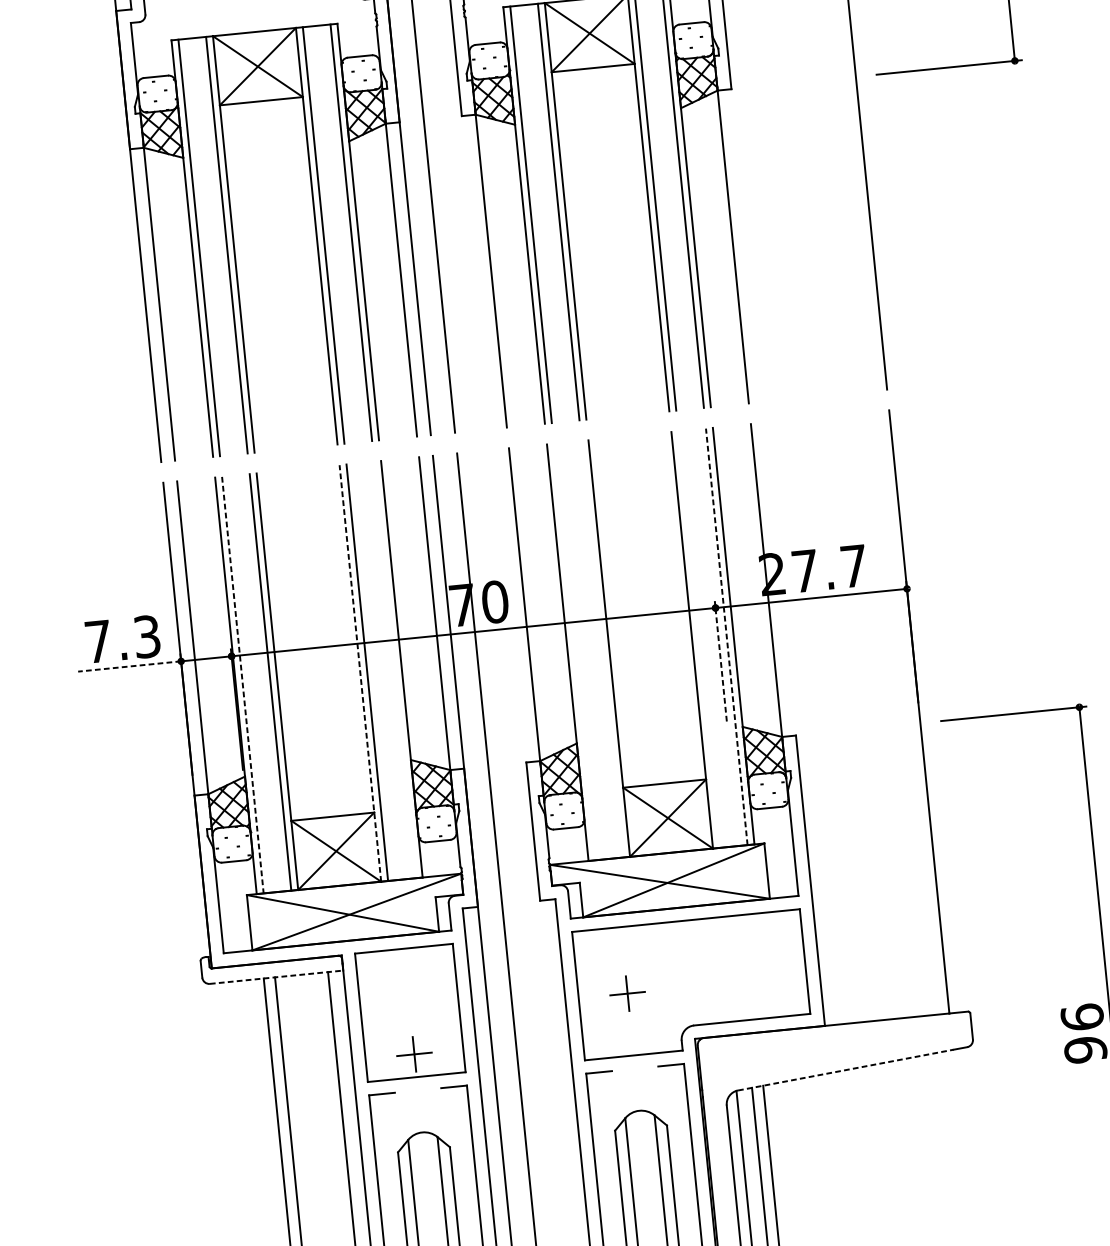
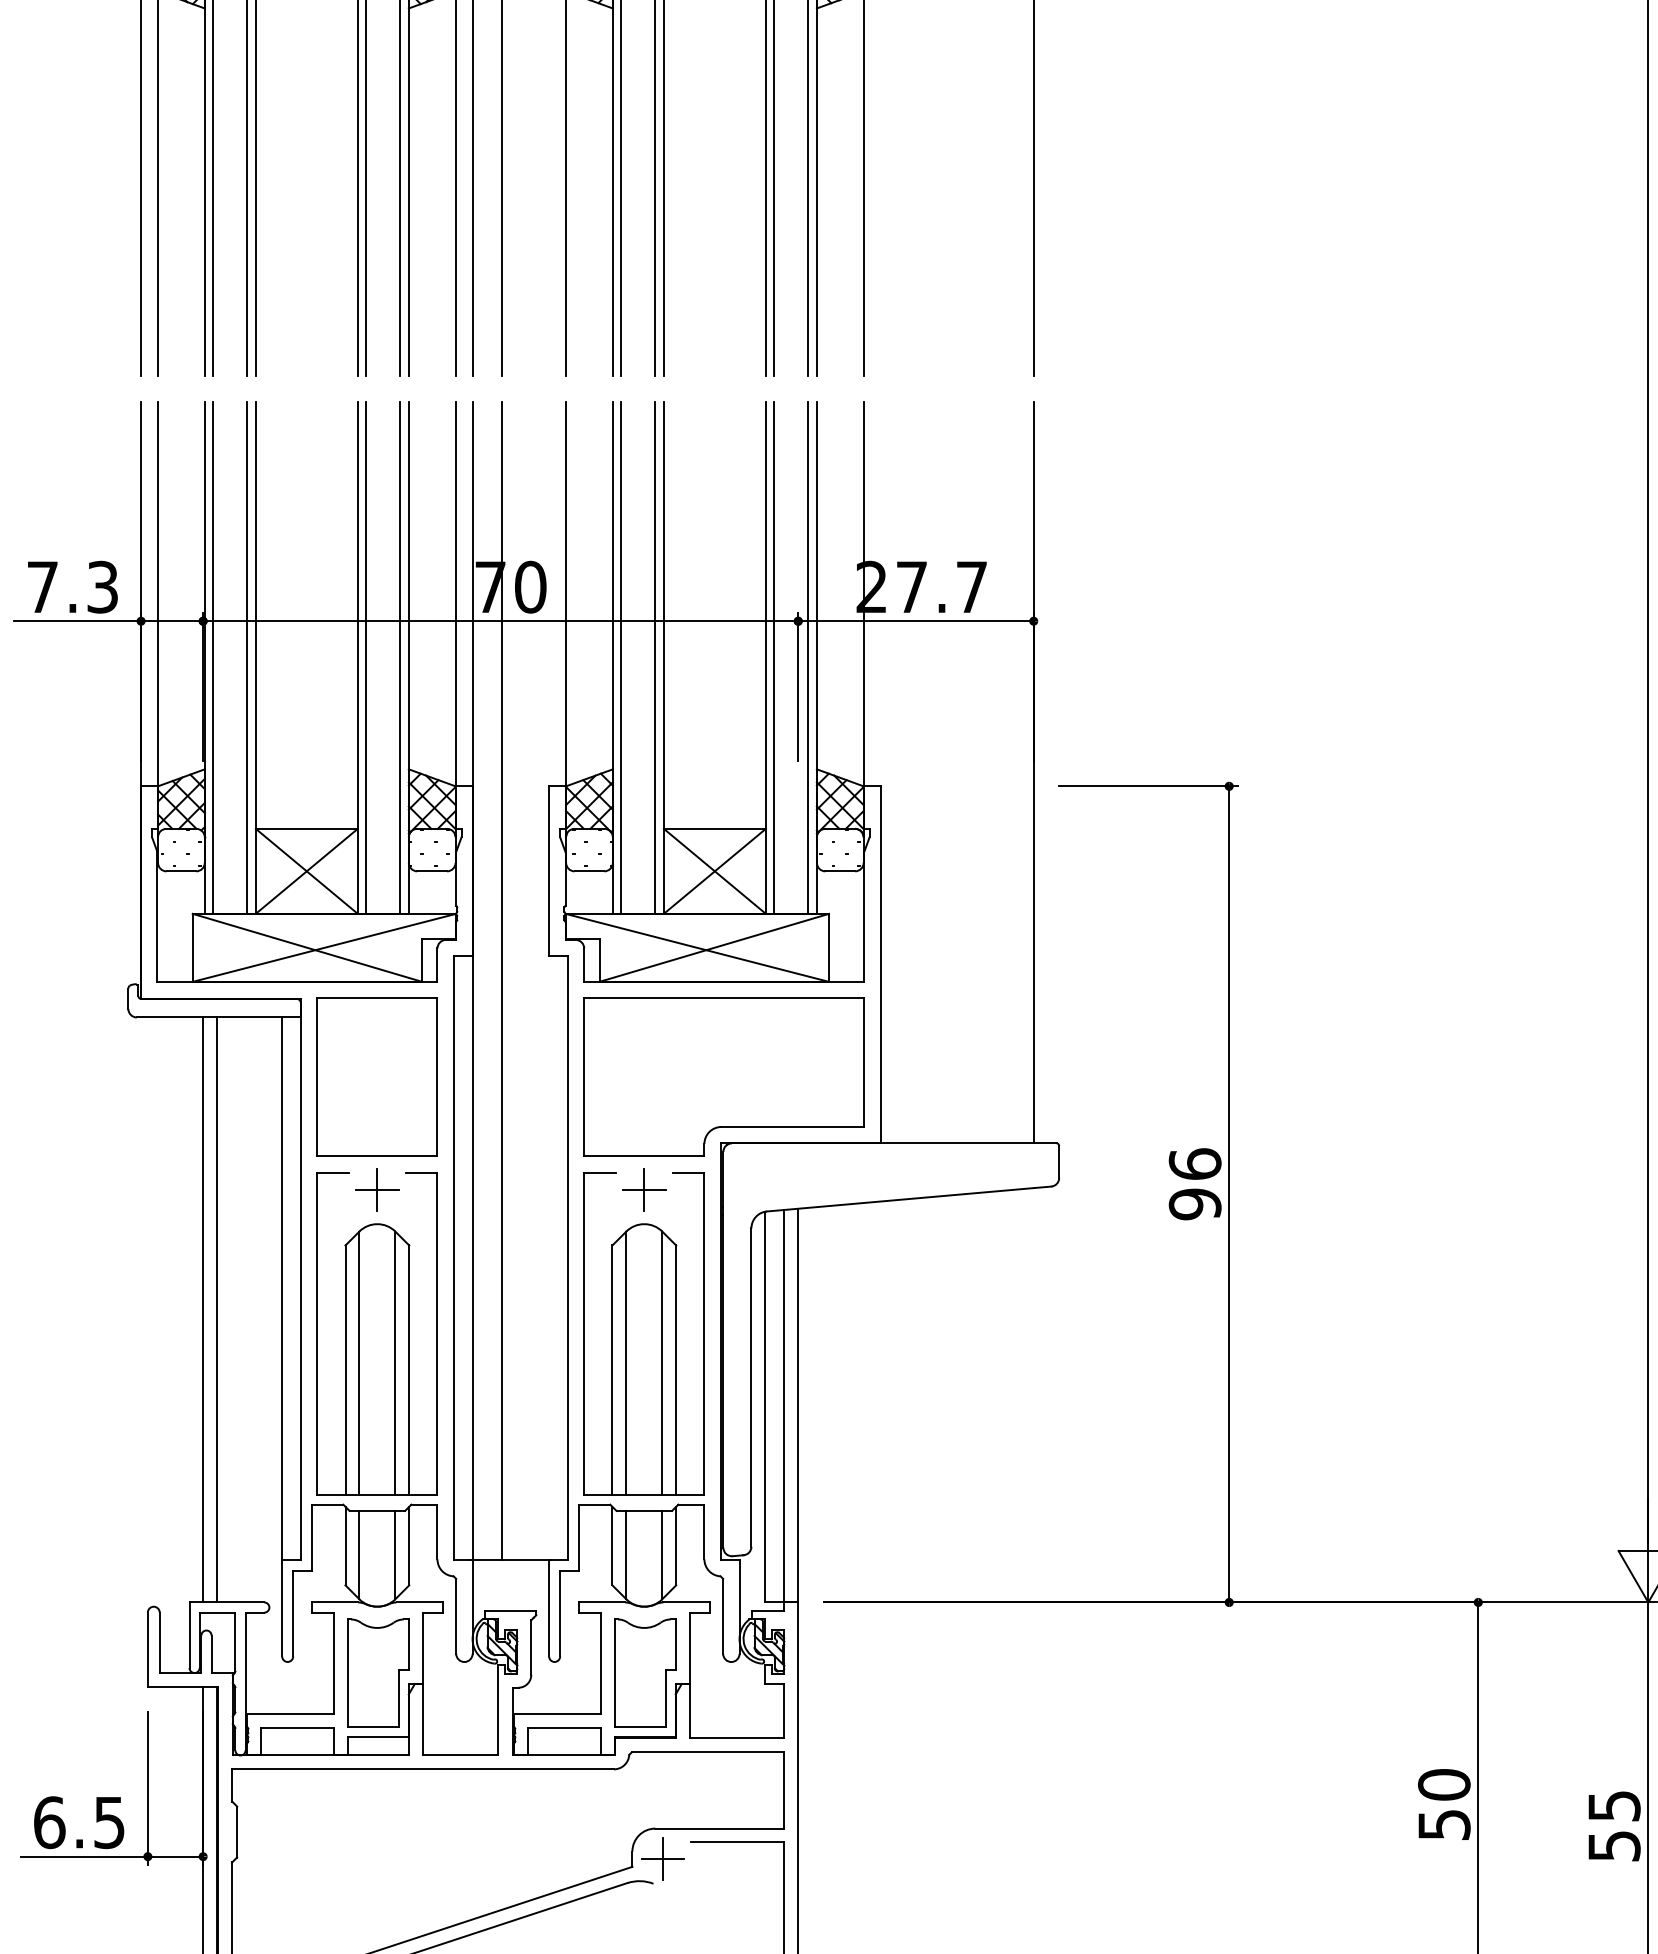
line: (726, 636) -> (808, 657), dashed -> solid
line: (699, 639) -> (774, 657), added
line: (602, 649) -> (655, 657), added
line: (574, 651) -> (621, 657), added
line: (721, 661) -> (798, 686), dashed -> solid
line: (129, 666) -> (77, 621), dashed -> solid
line: (395, 669) -> (400, 657), added
line: (360, 673) -> (357, 657), dashed -> solid
line: (243, 685) -> (213, 658), dashed -> solid
line: (276, 977) -> (218, 1017), dashed -> solid
part: (627, 993) -> (644, 1189), moved
part: (414, 1053) -> (377, 1189), moved
line: (846, 1069) -> (901, 1199), dashed -> solid

